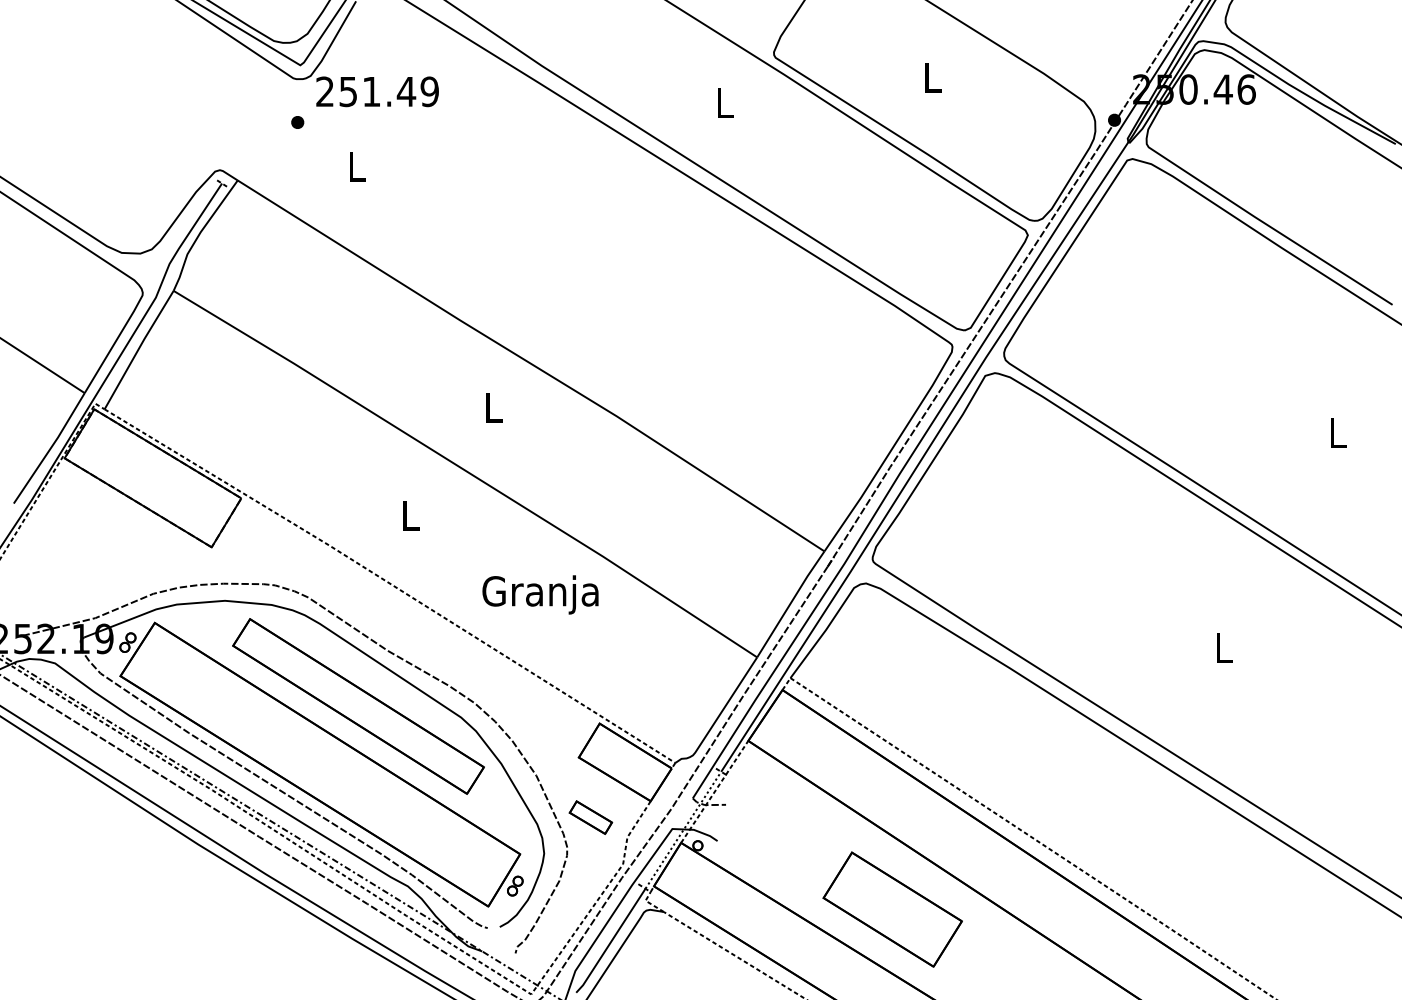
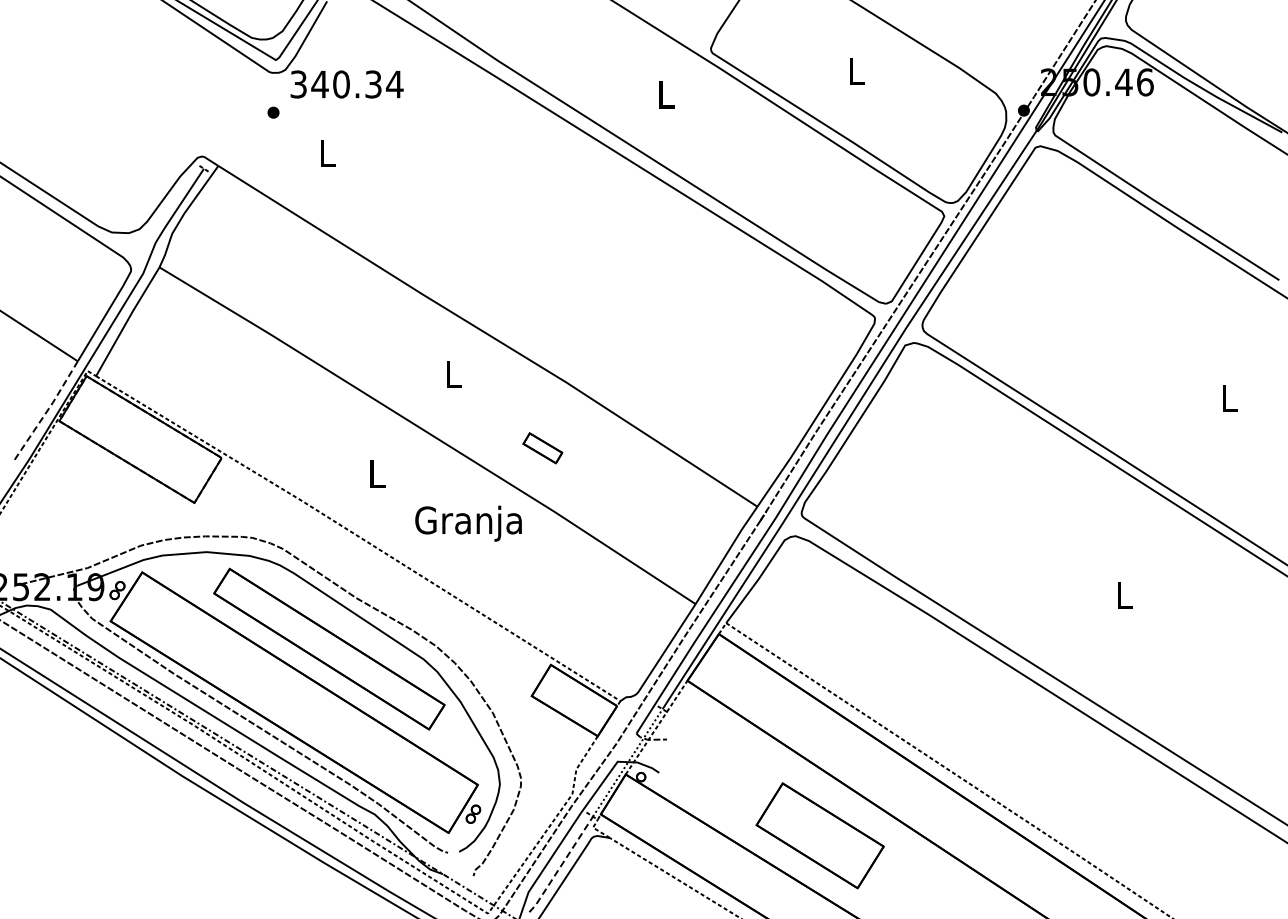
text: (377, 91) -> (346, 84), 251.49 -> 340.34
line: (50, 448) -> (46, 412), solid -> dashed
text: (540, 594) -> (468, 523), moved
part: (590, 817) -> (542, 448), moved
line: (611, 941) -> (561, 865), solid -> dashed

